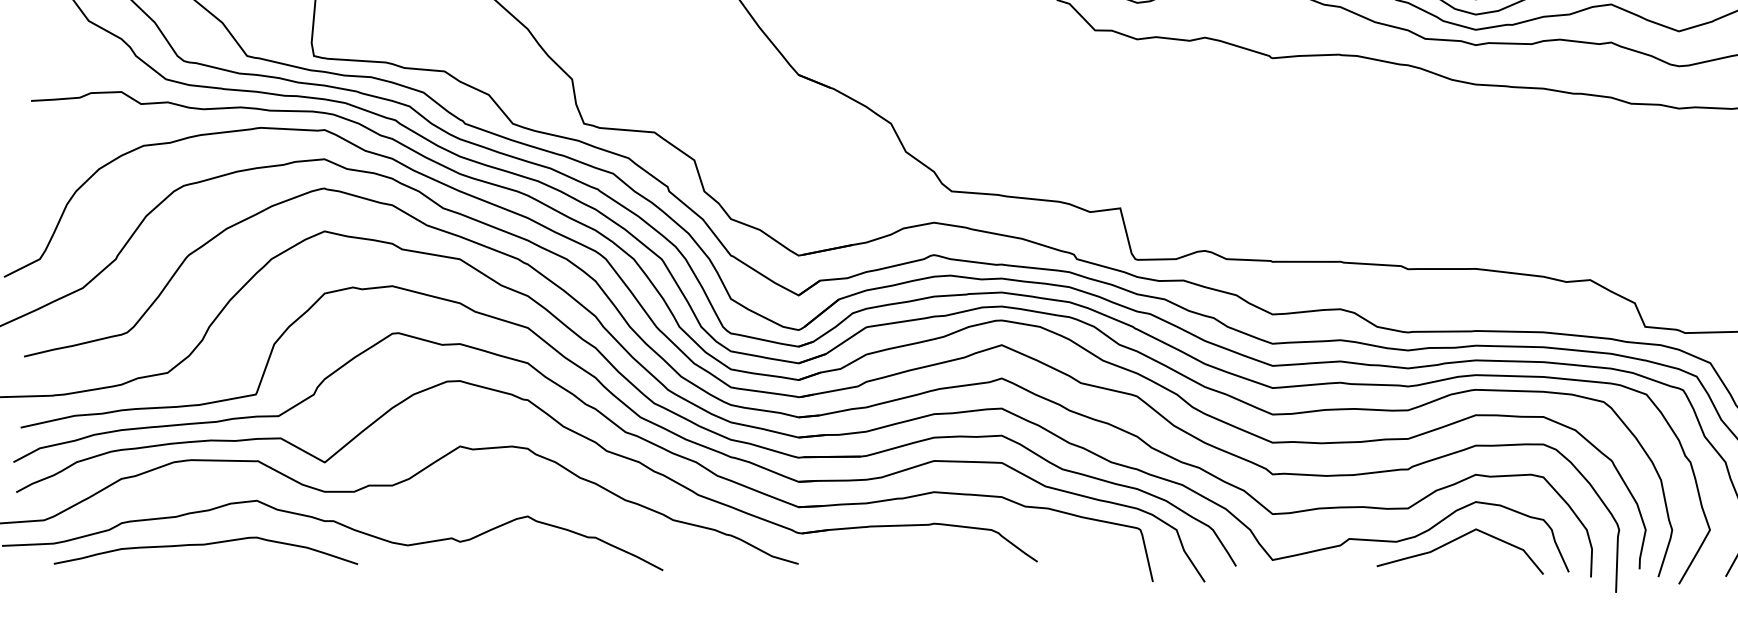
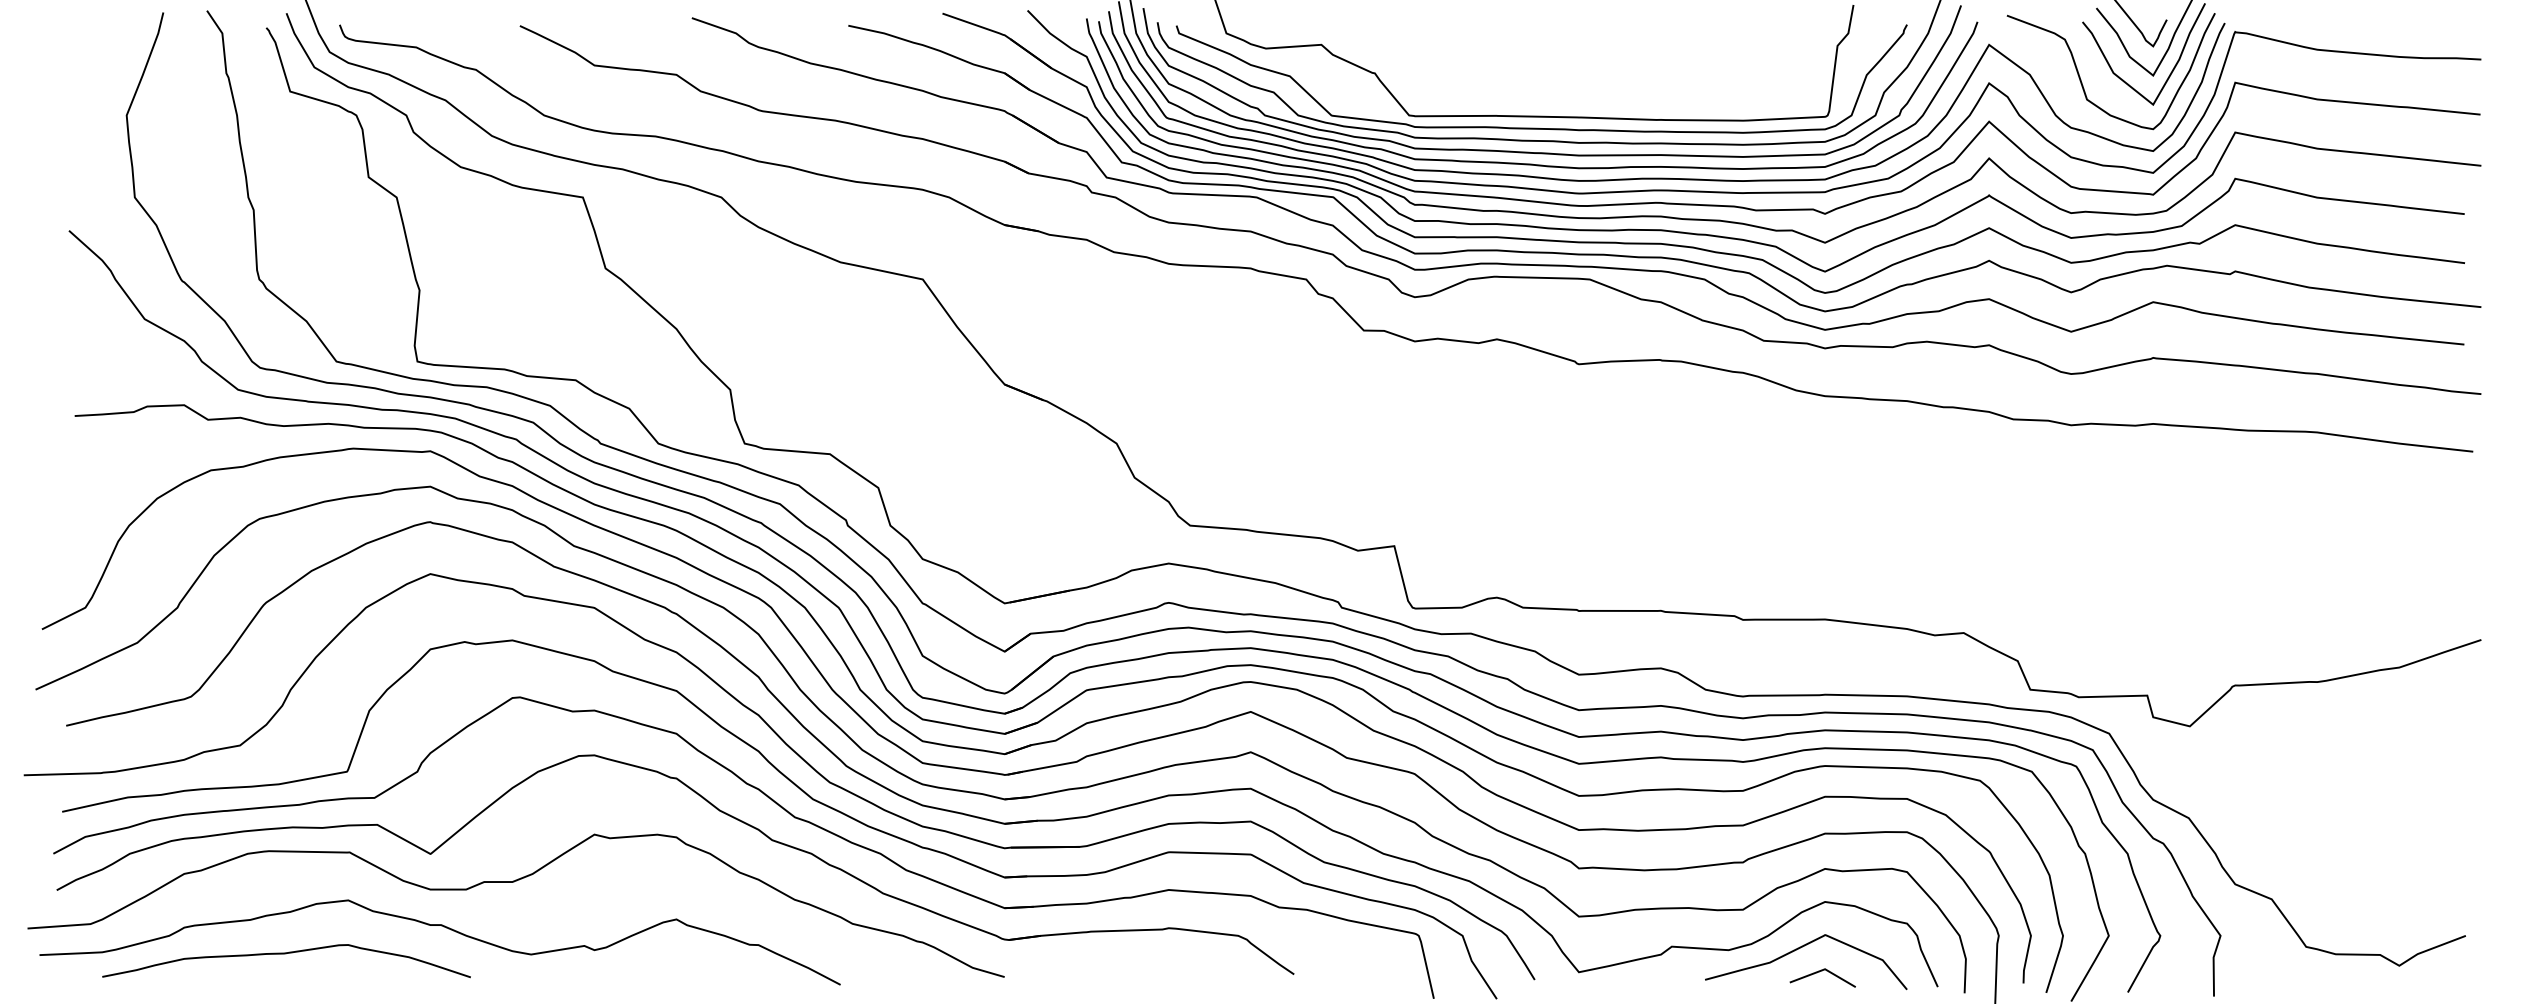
line: (1471, 560) -> (1819, 972), added

